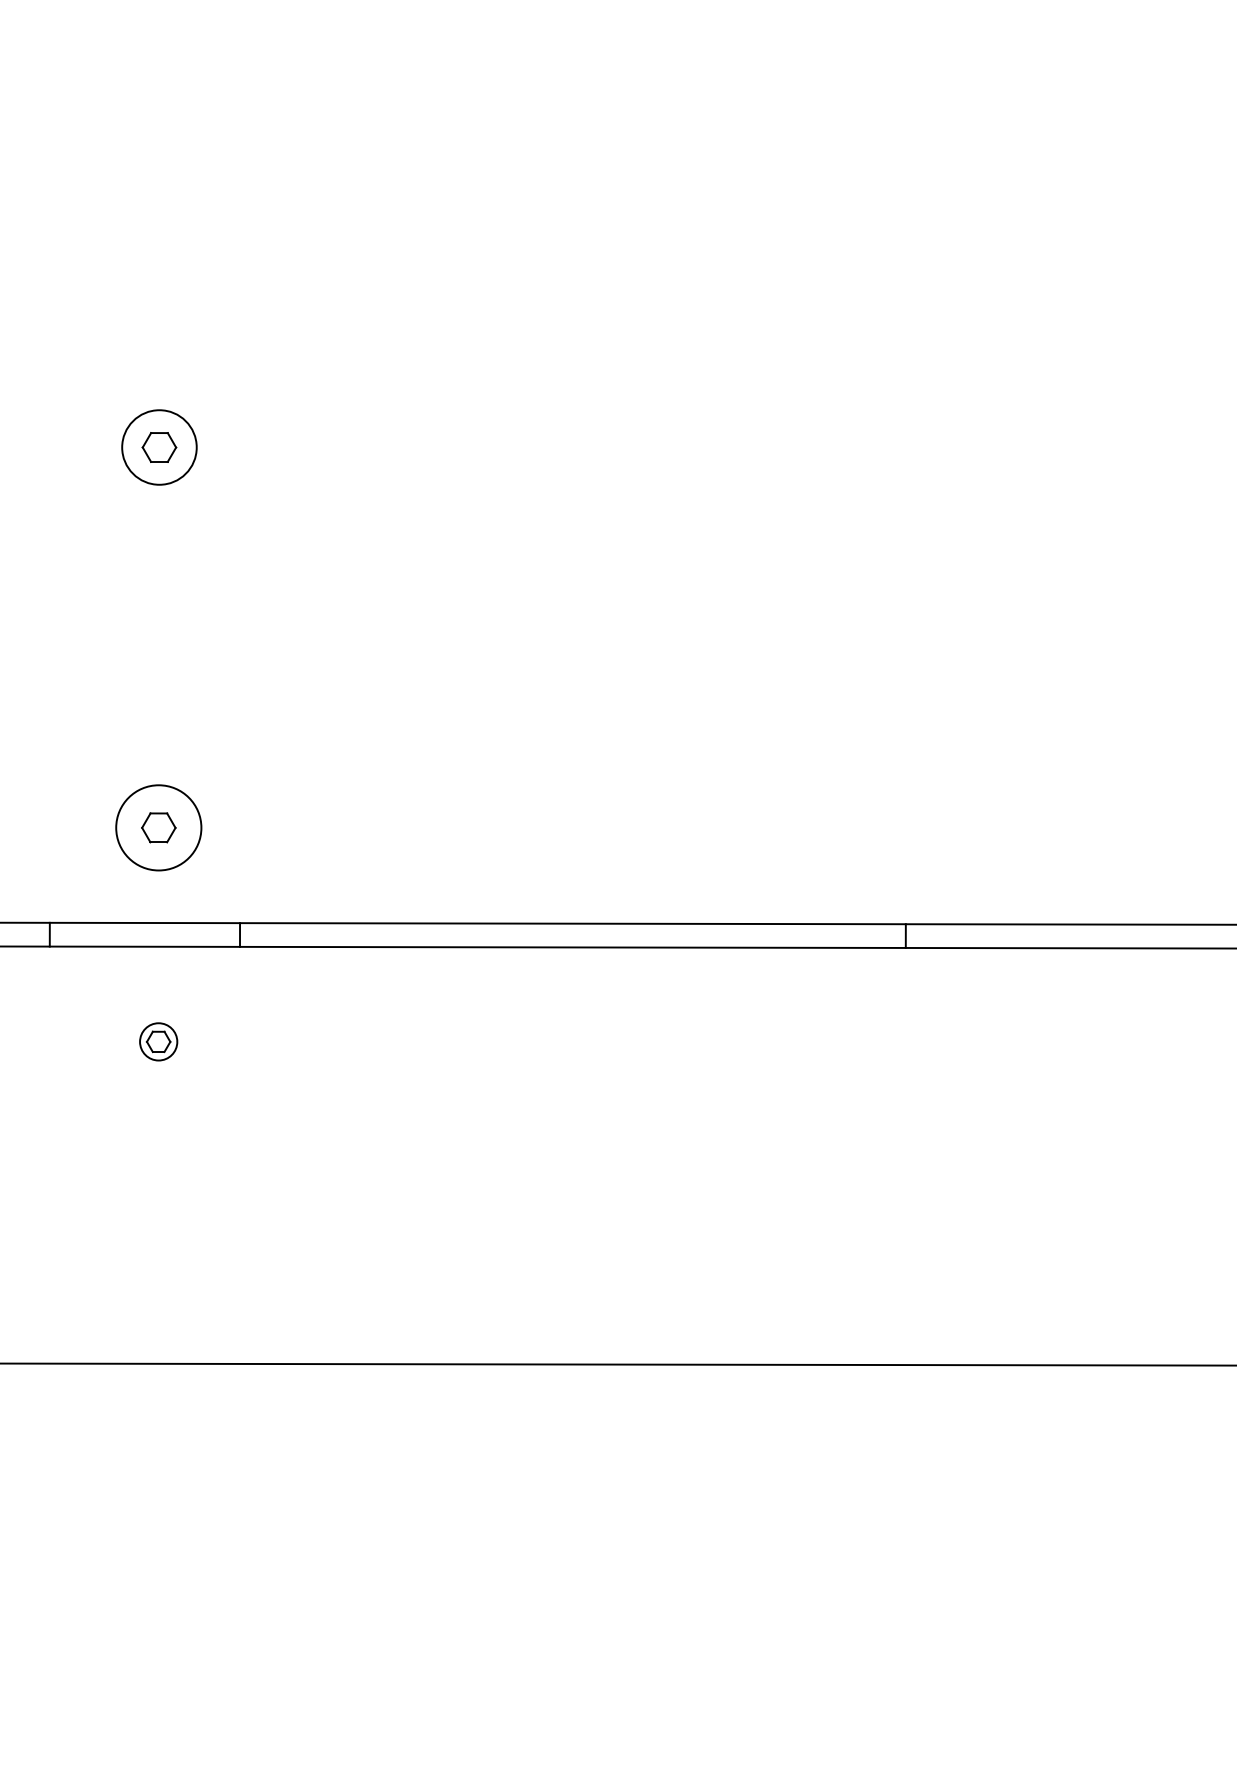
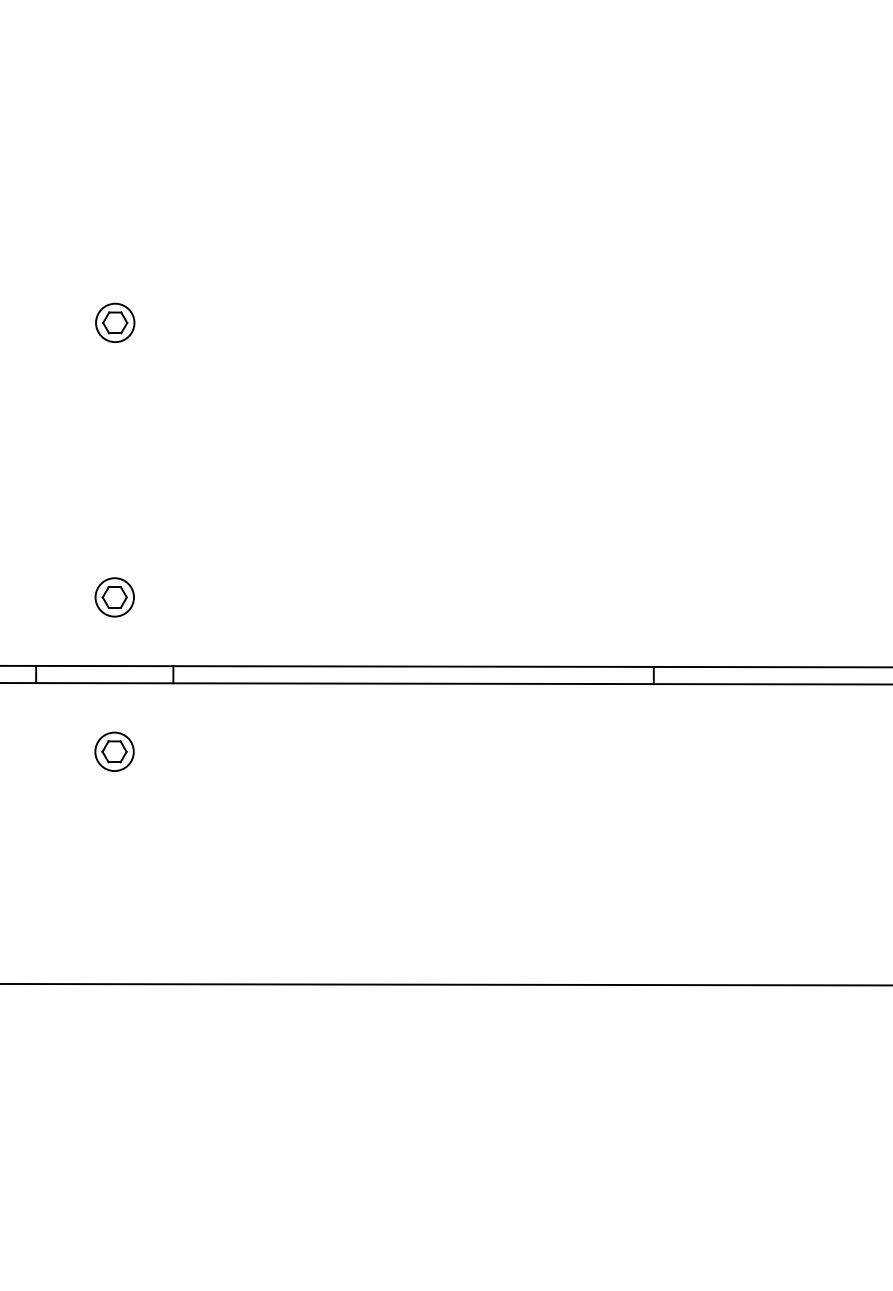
circle: (159, 447) -> (115, 322), size x0.71
circle: (158, 827) -> (114, 597), size x0.62
part: (158, 1041) -> (114, 751), size x1.43

